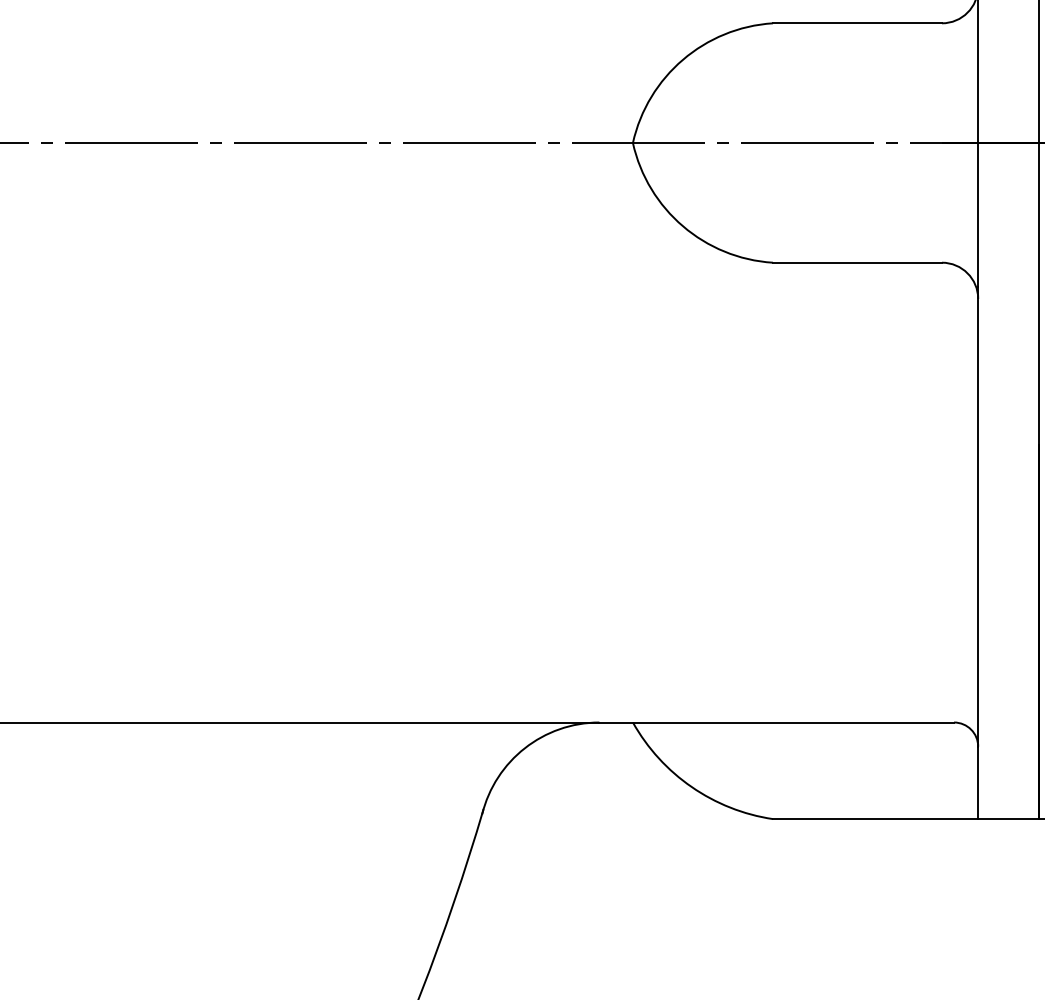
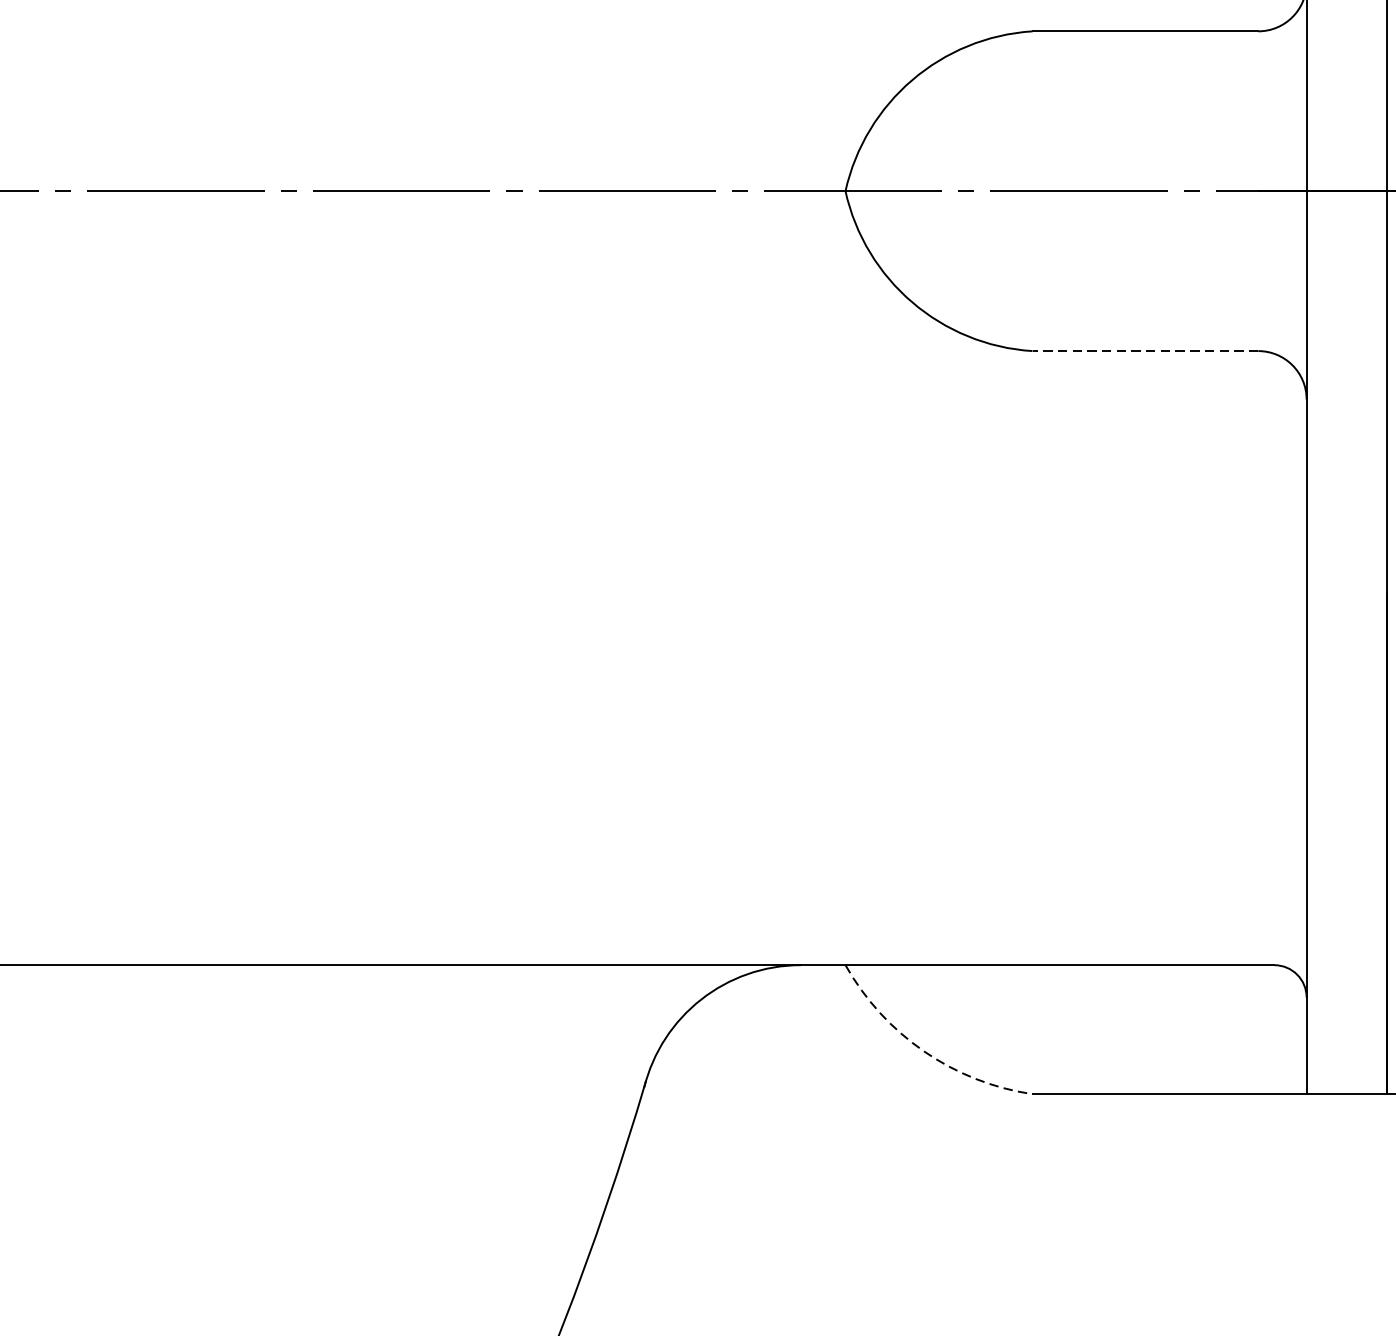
line: (857, 262) -> (1145, 350), solid -> dashed
arc: (691, 787) -> (923, 1051), solid -> dashed

